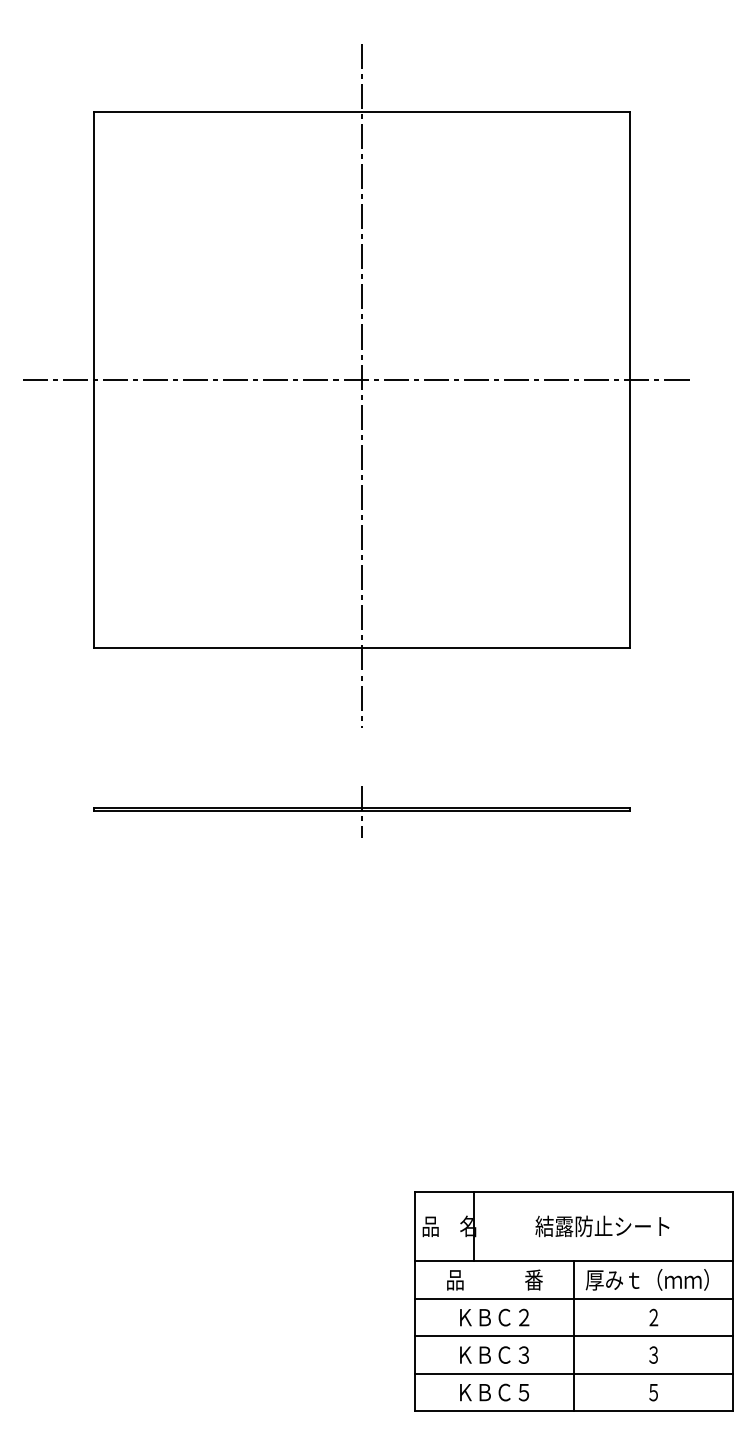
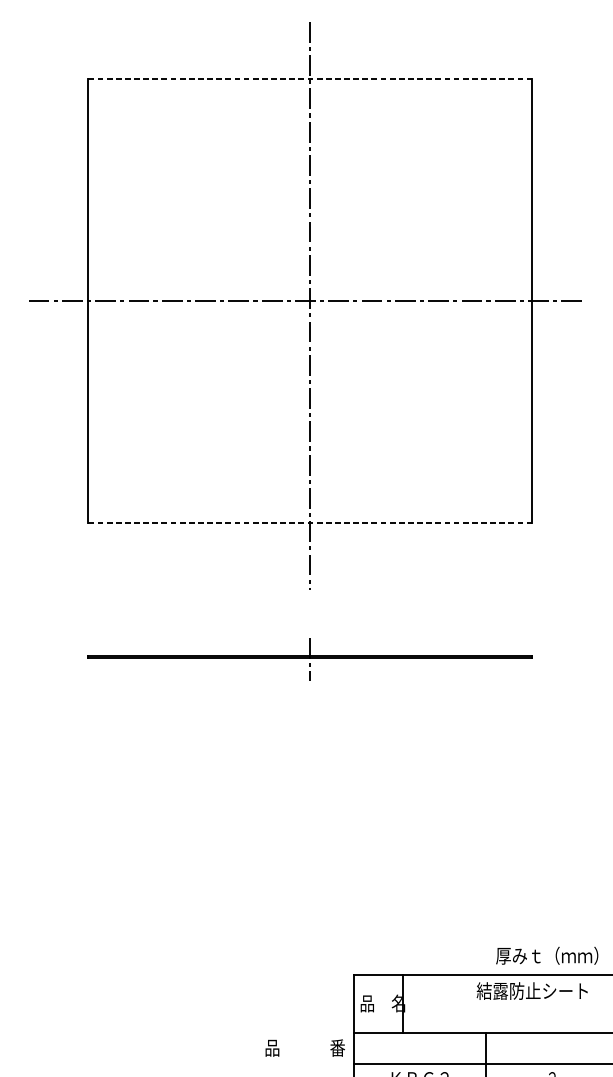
line: (362, 112) -> (310, 79), solid -> dashed
line: (362, 647) -> (310, 523), solid -> dashed
text: (602, 1226) -> (532, 991), moved
text: (494, 1279) -> (304, 1047), moved
text: (646, 1279) -> (546, 955), moved

